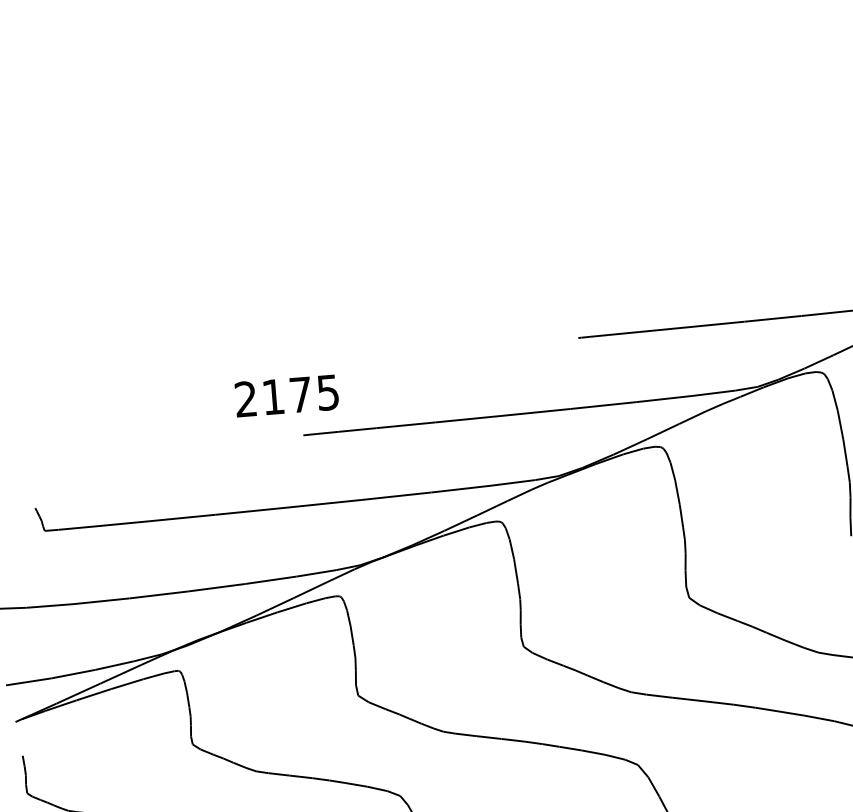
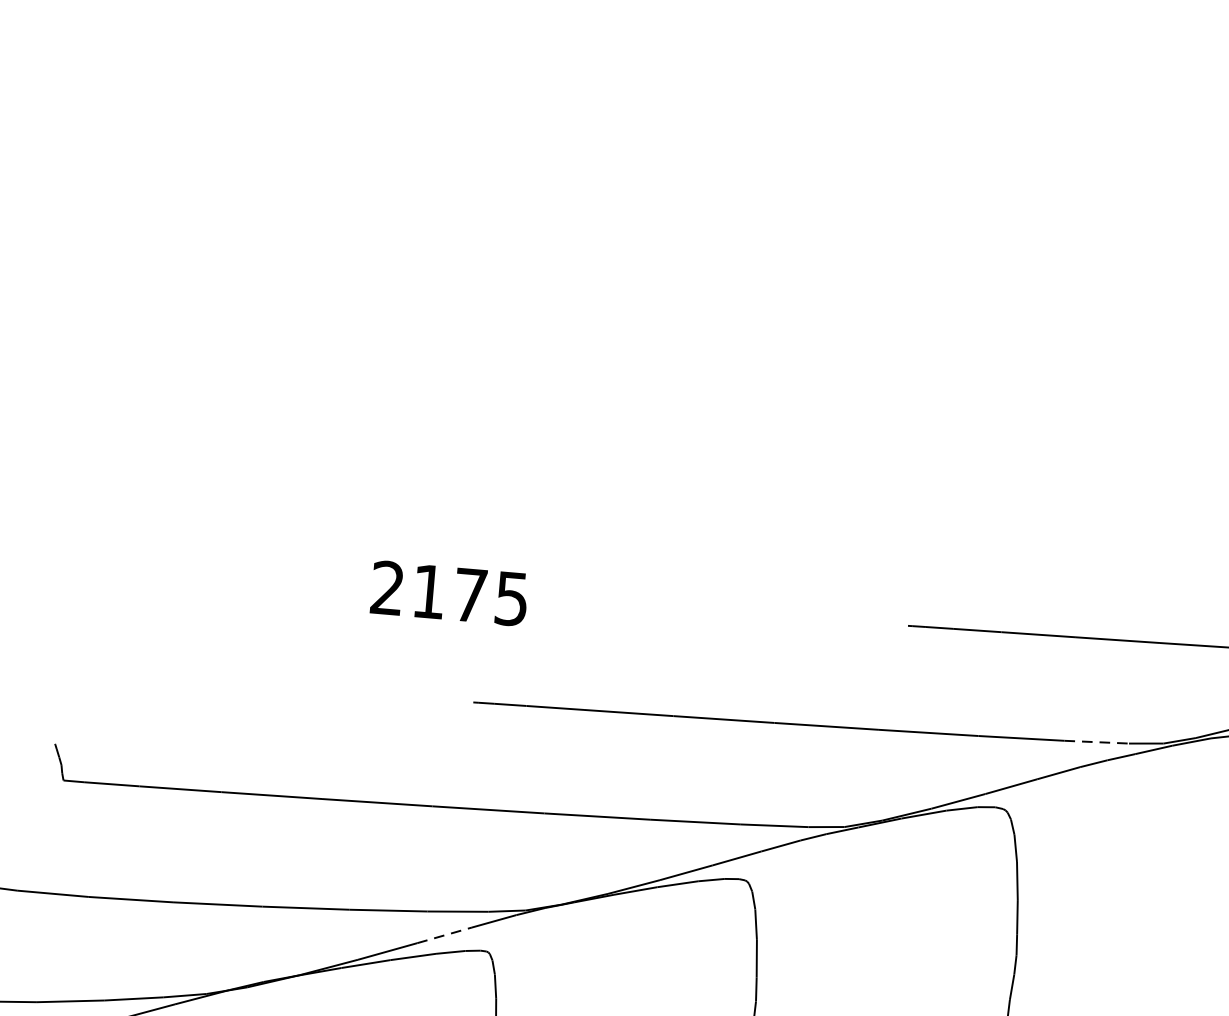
line: (714, 393) -> (1097, 742), solid -> dashed
text: (286, 395) -> (448, 592), moved
line: (310, 590) -> (445, 935), solid -> dashed

